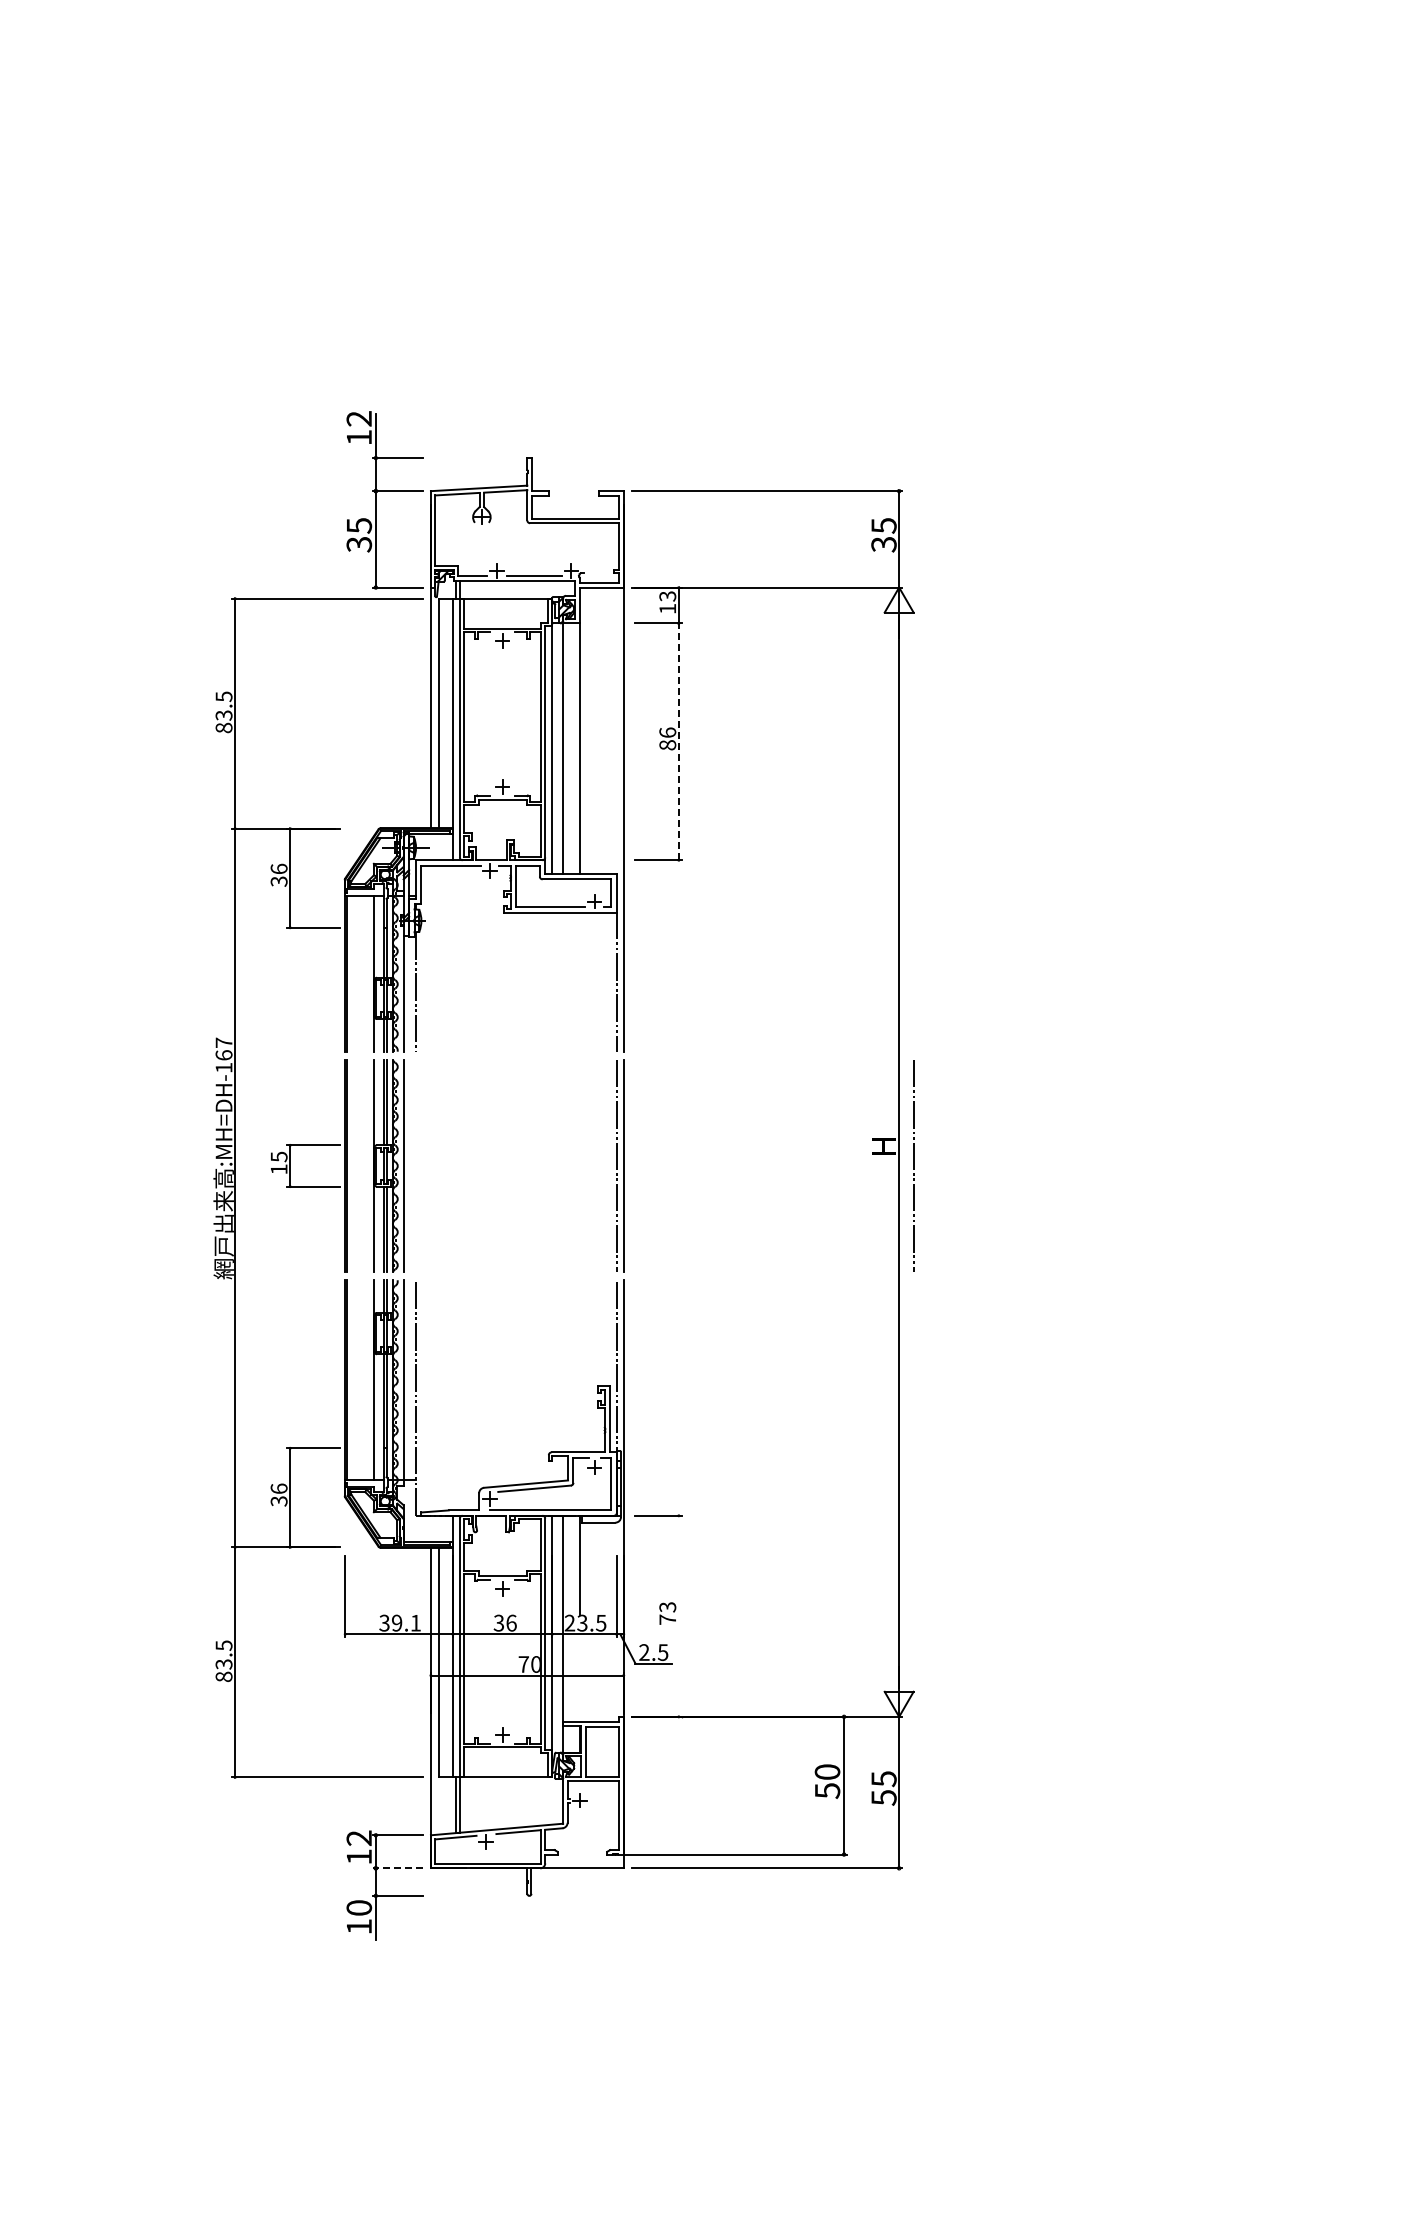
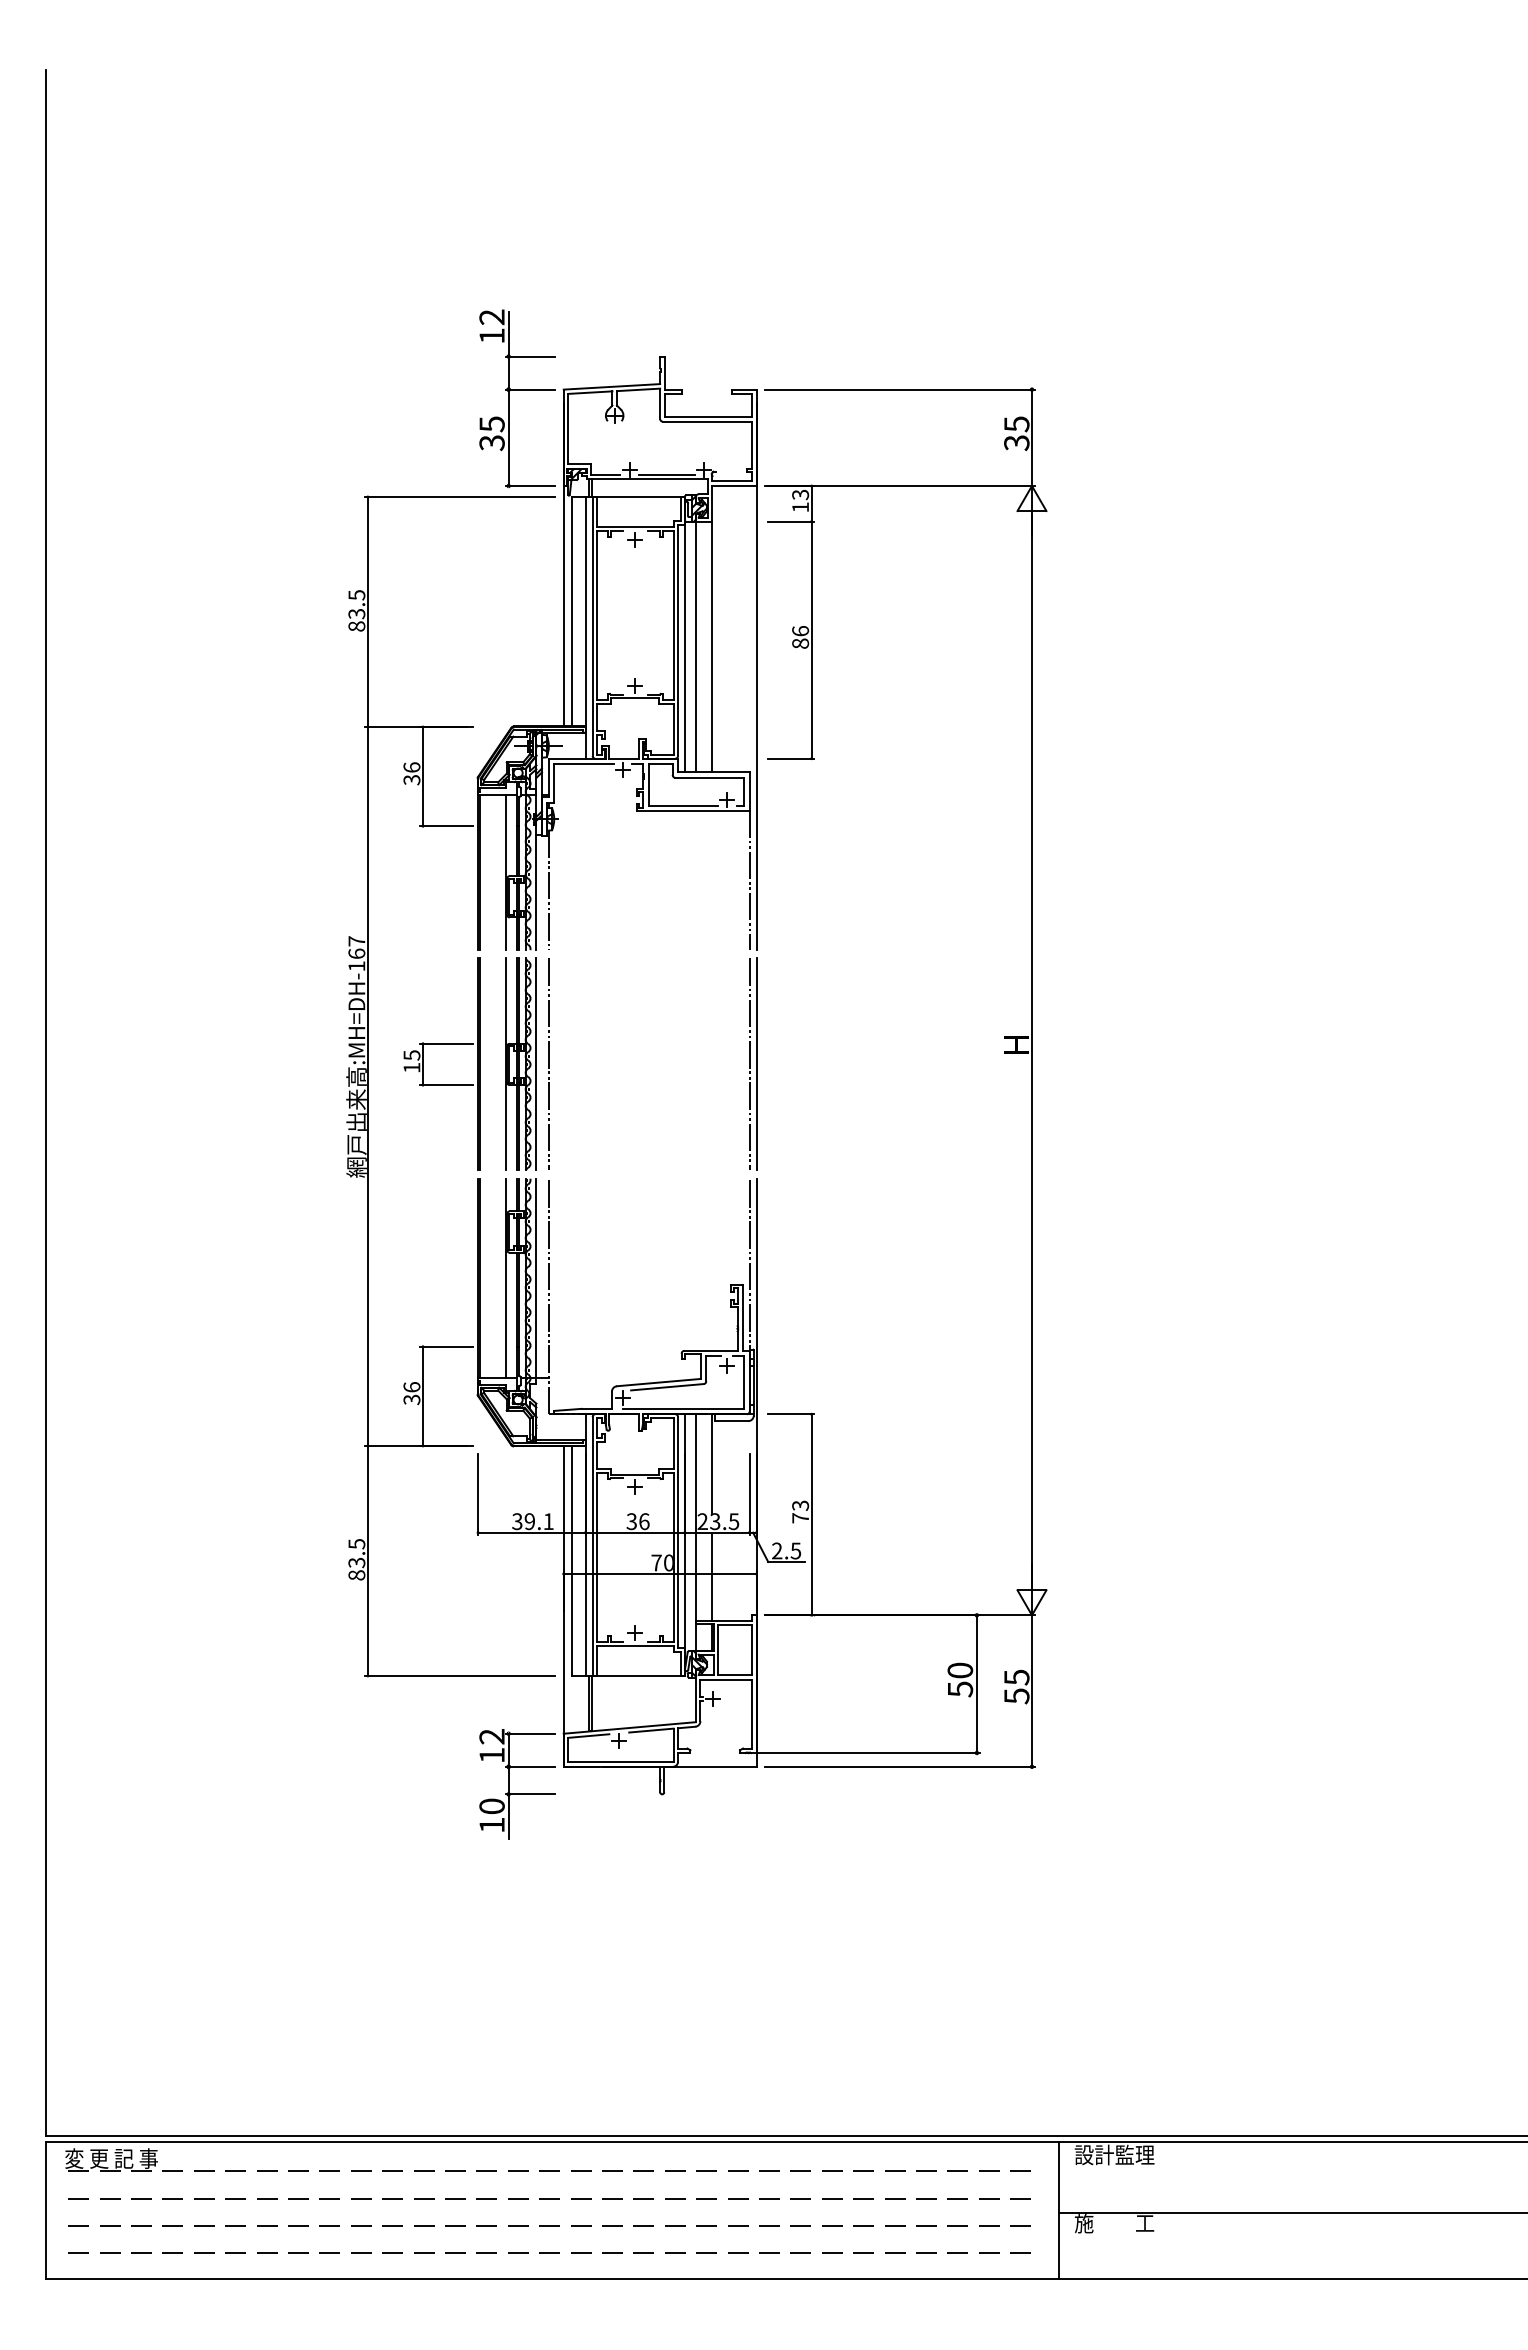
line: (678, 741) -> (811, 639), dashed -> solid
line: (913, 1165) -> (548, 1063), moved
line: (678, 1616) -> (811, 1514), added
line: (579, 1679) -> (712, 1577), added
line: (397, 1868) -> (530, 1766), dashed -> solid

